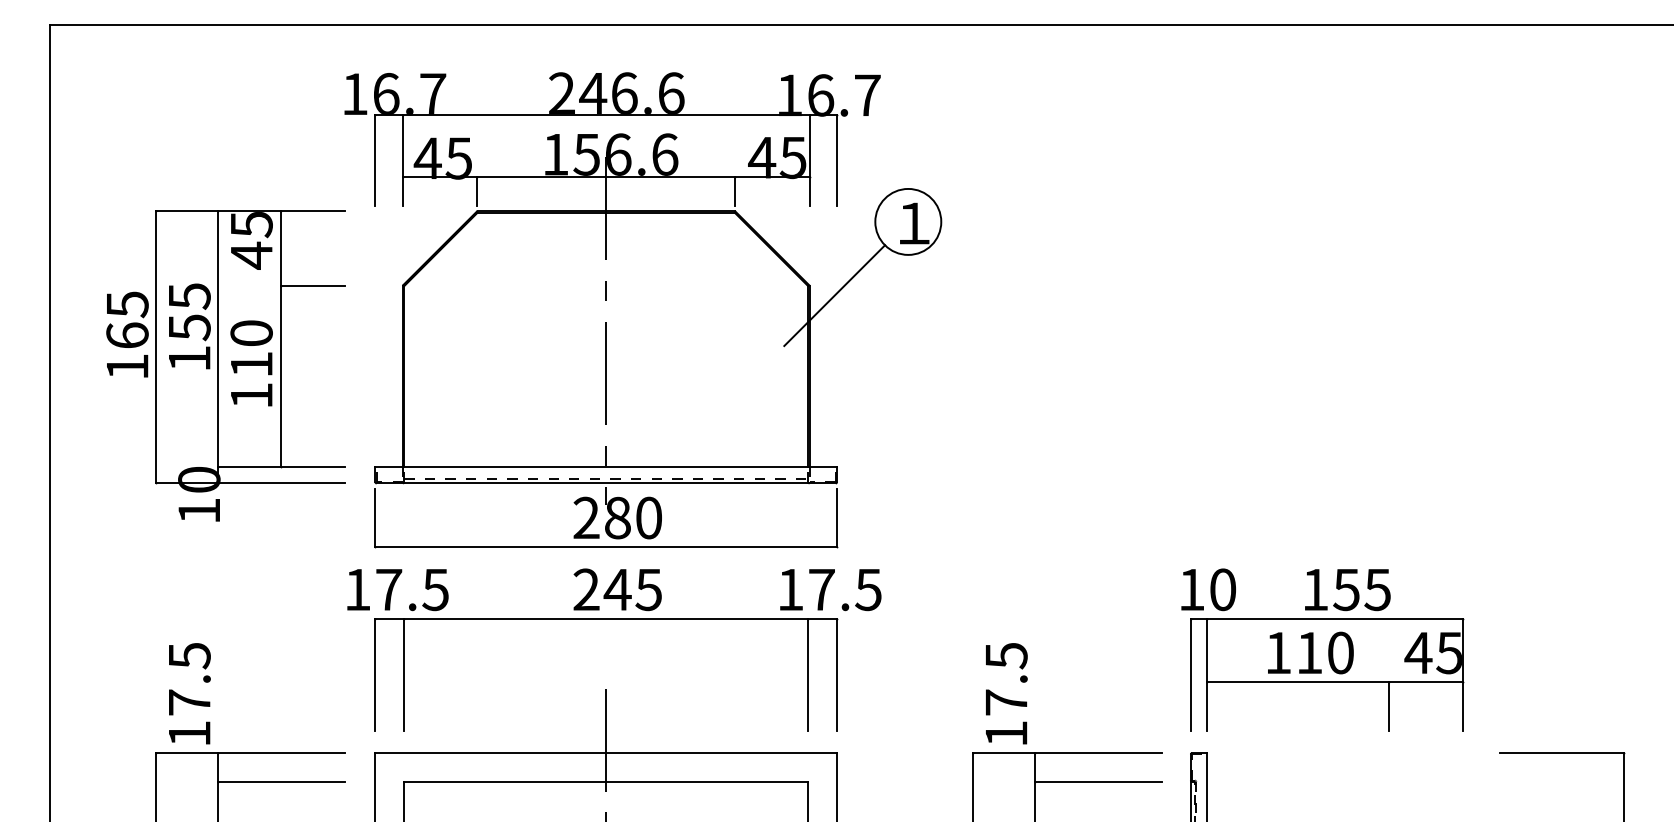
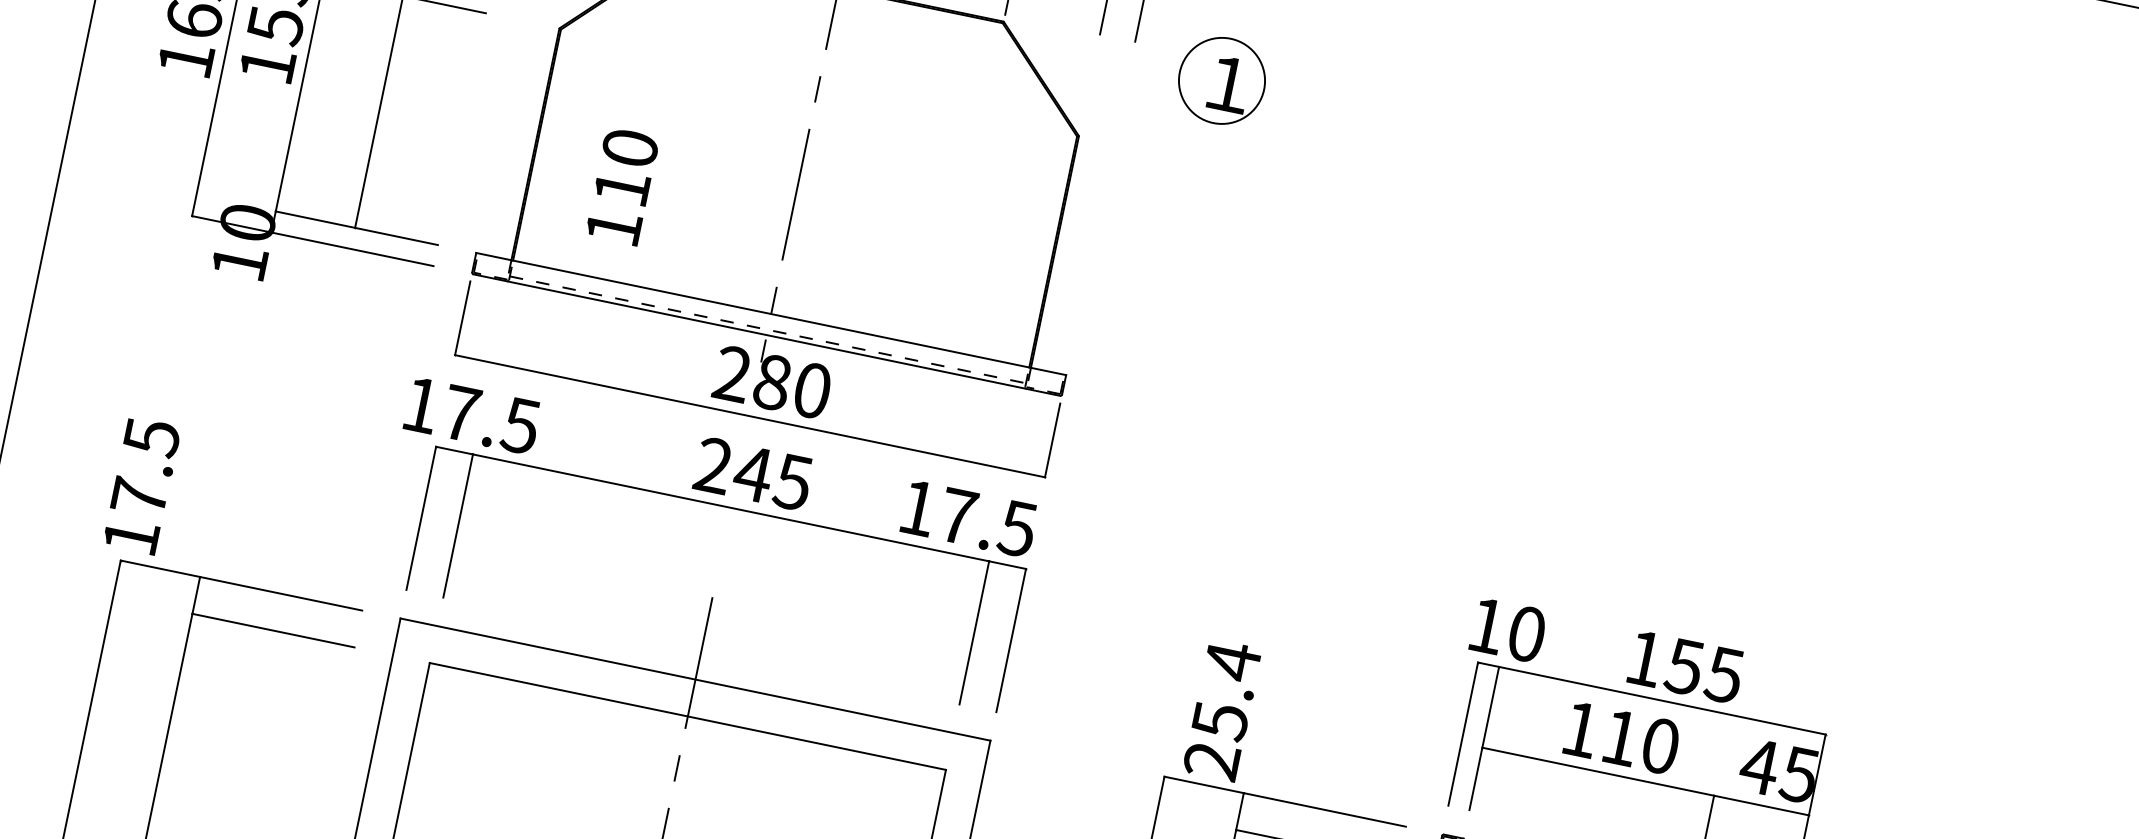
line: (834, 295) -> (1108, 155), removed
text: (251, 363) -> (622, 186), moved
text: (830, 590) -> (968, 519), moved
text: (189, 693) -> (141, 485), moved
text: (1006, 693) -> (1222, 709), 17.5 -> 25.4

